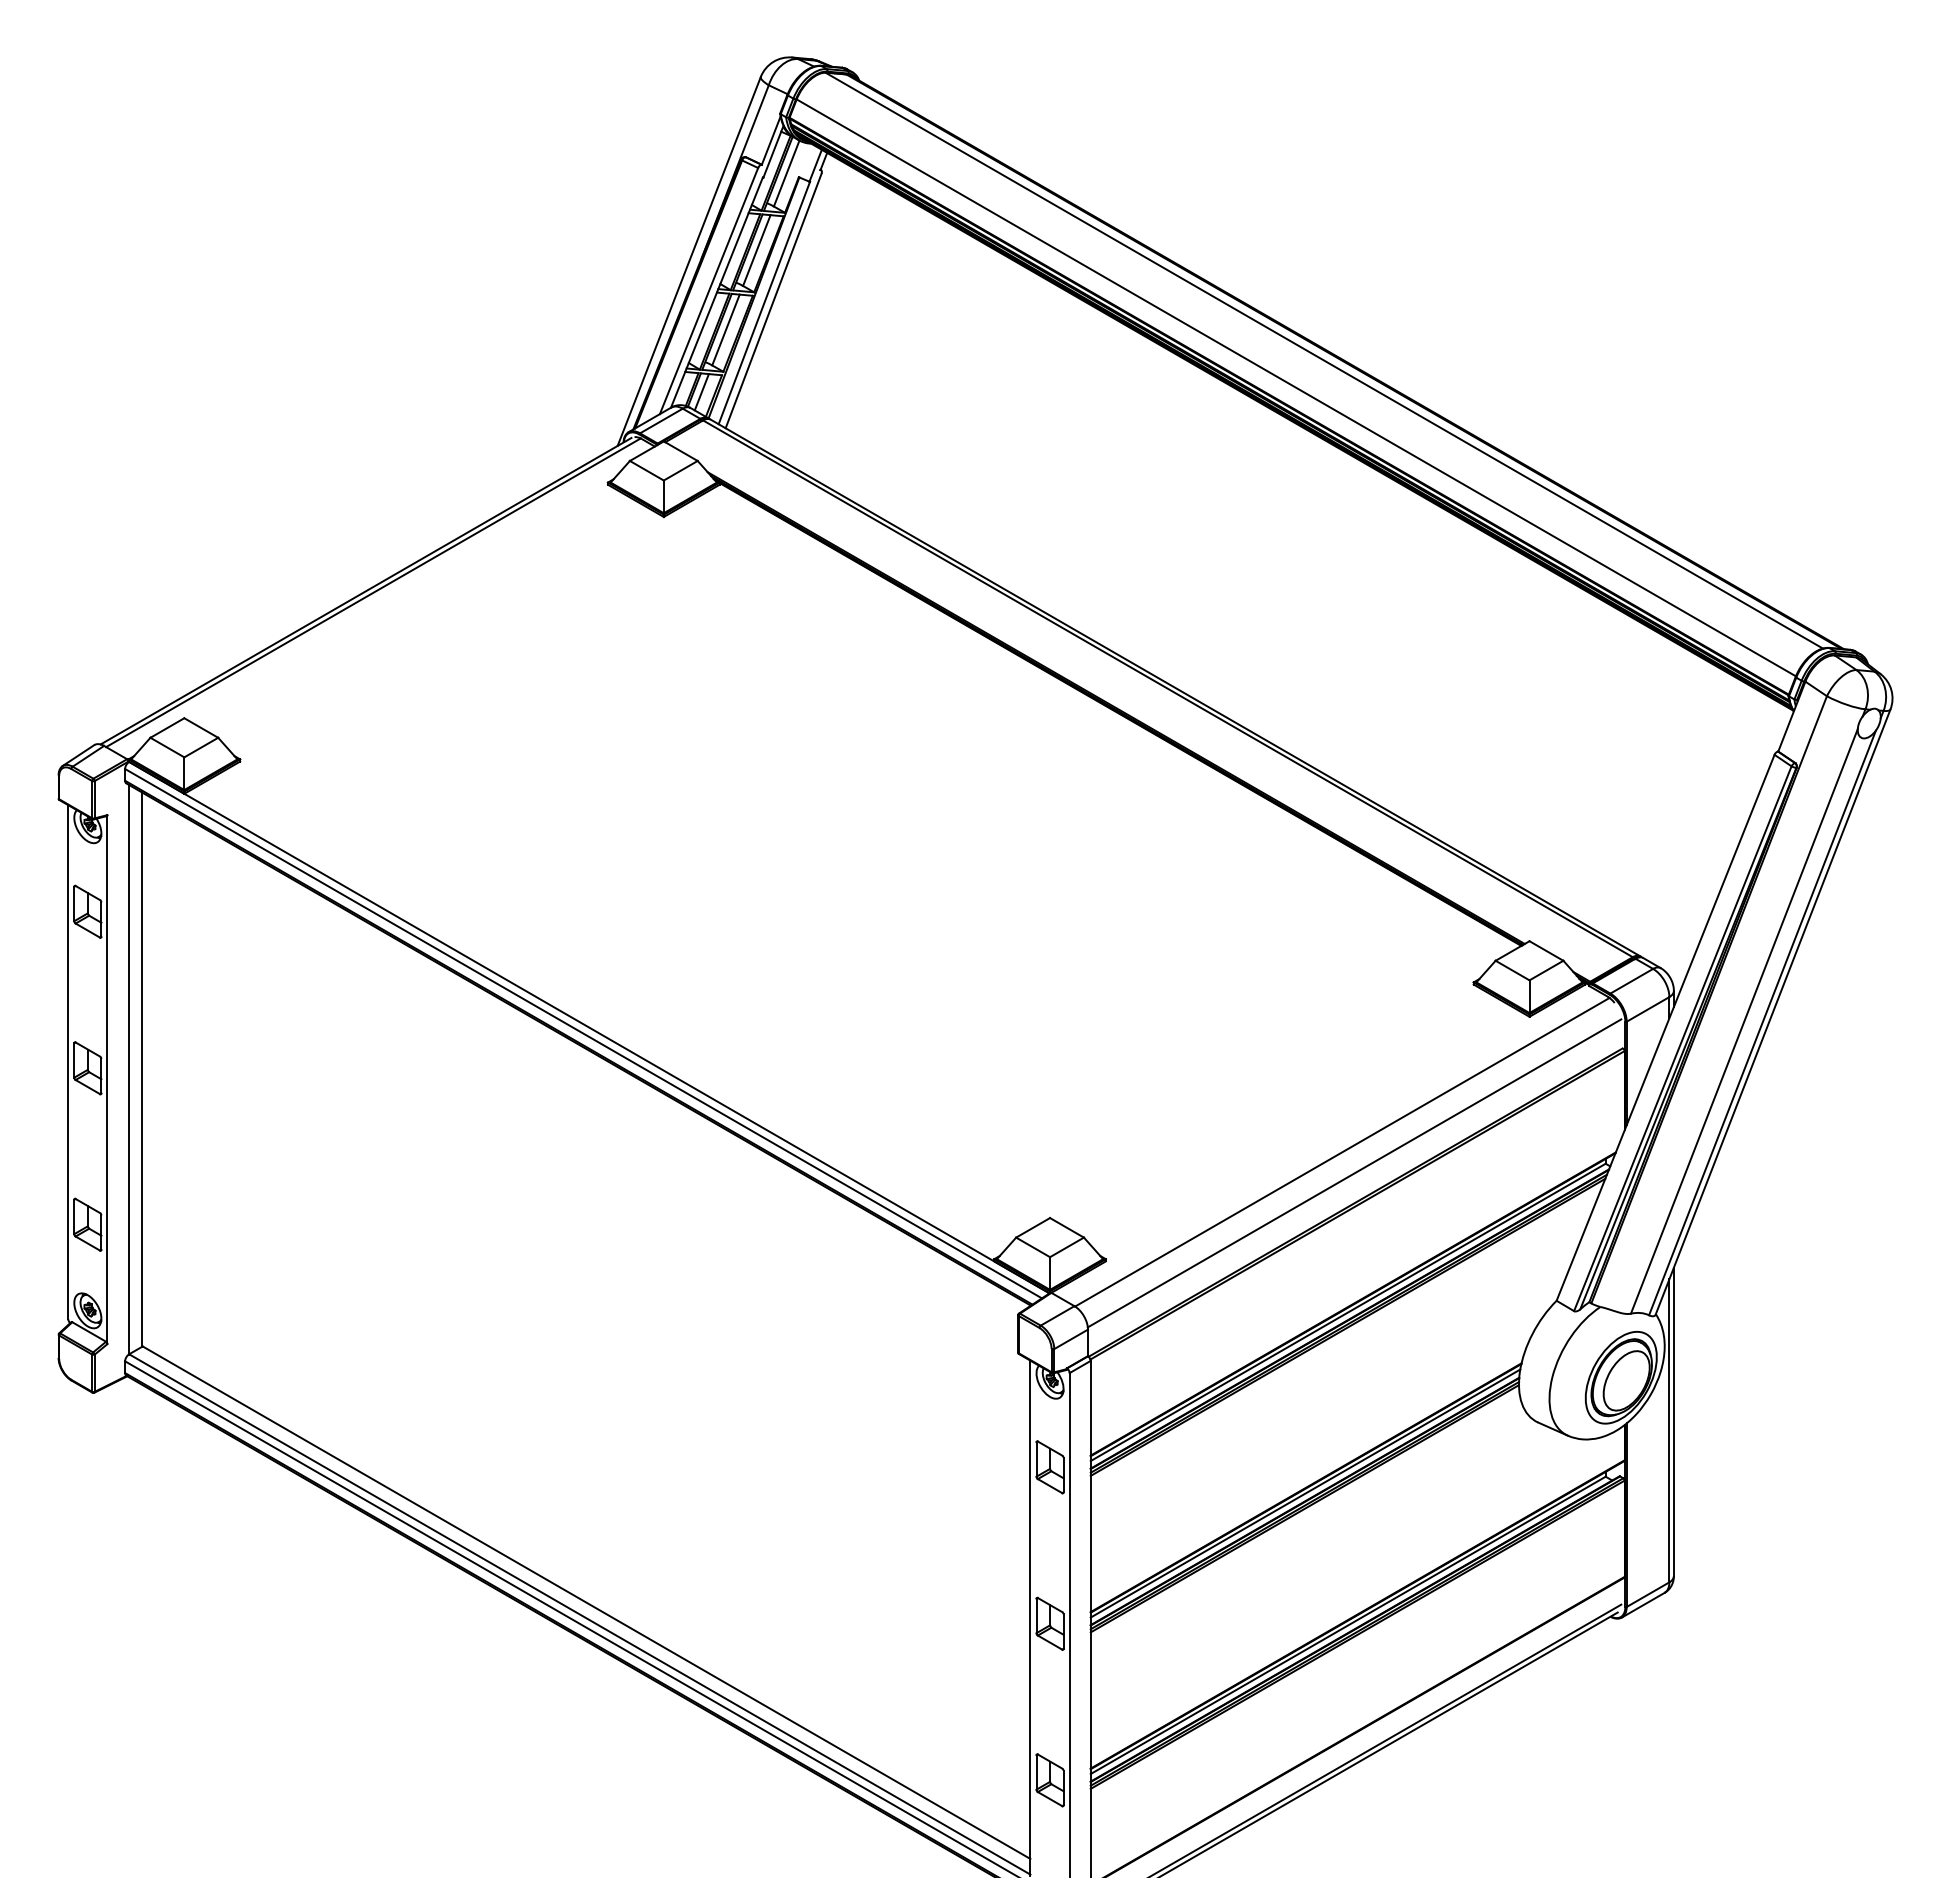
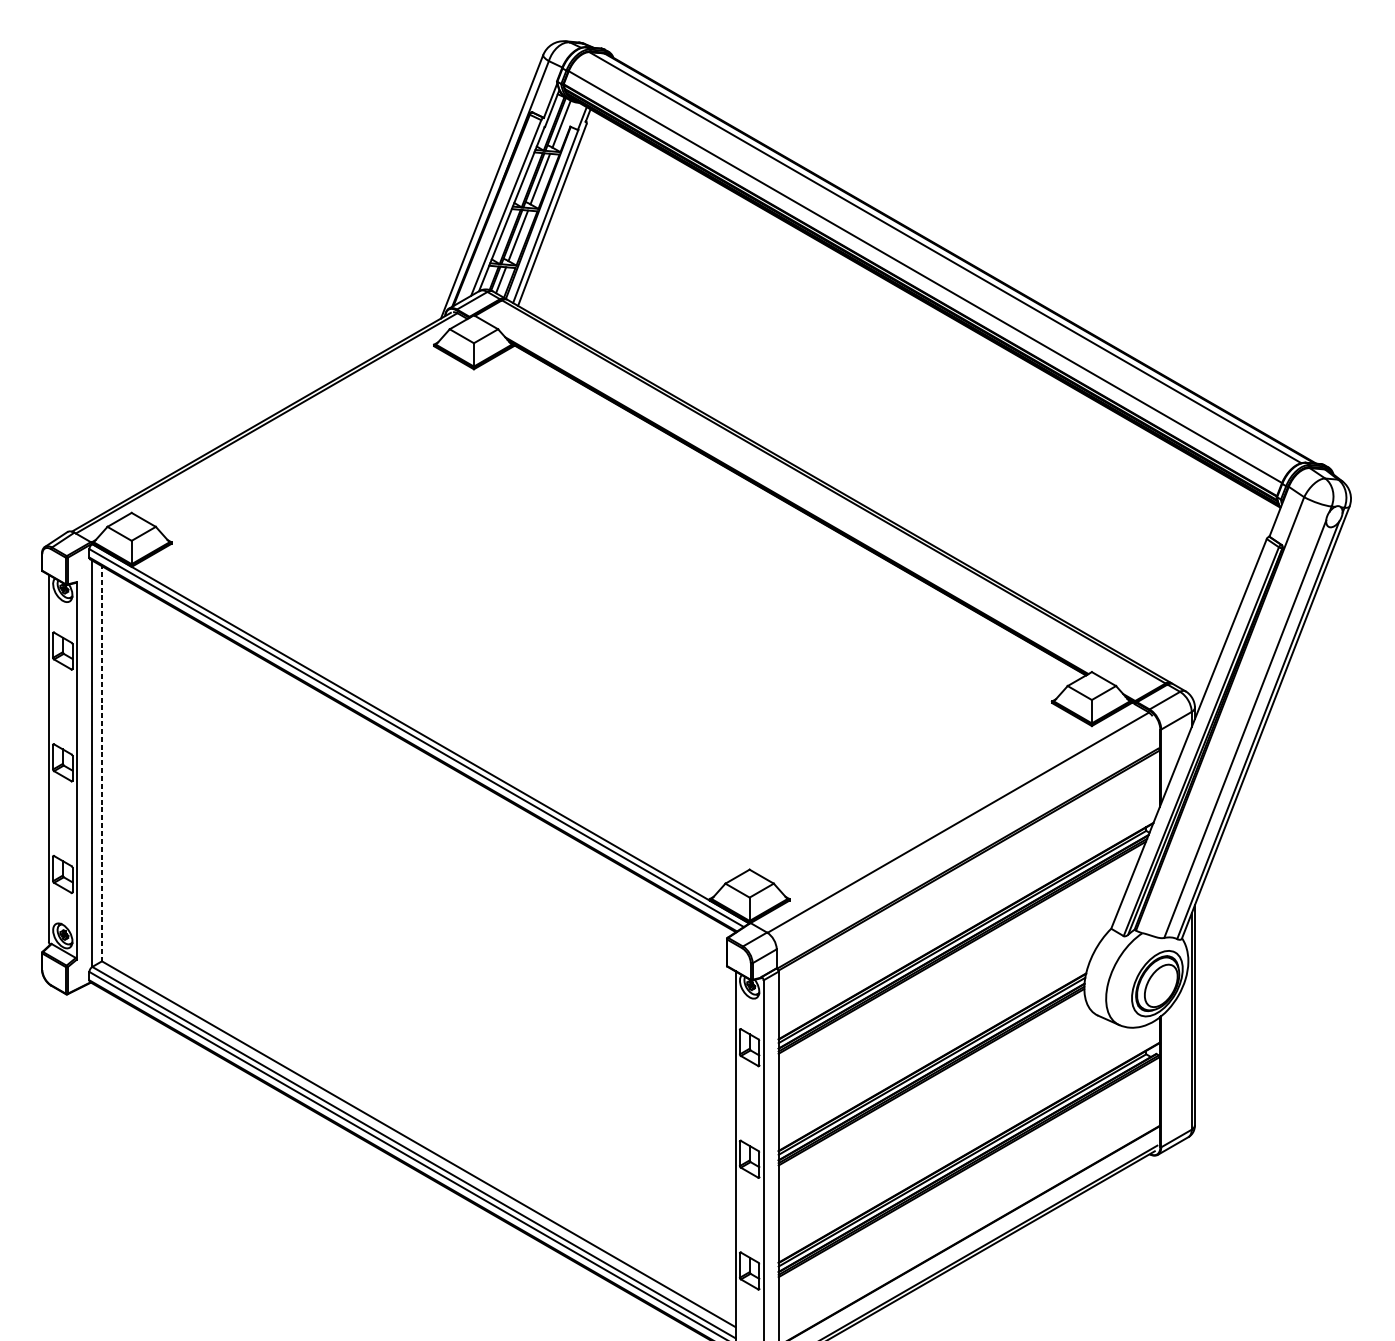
line: (142, 1069) -> (101, 763), solid -> dashed
line: (1354, 1173) -> (966, 837), removed

